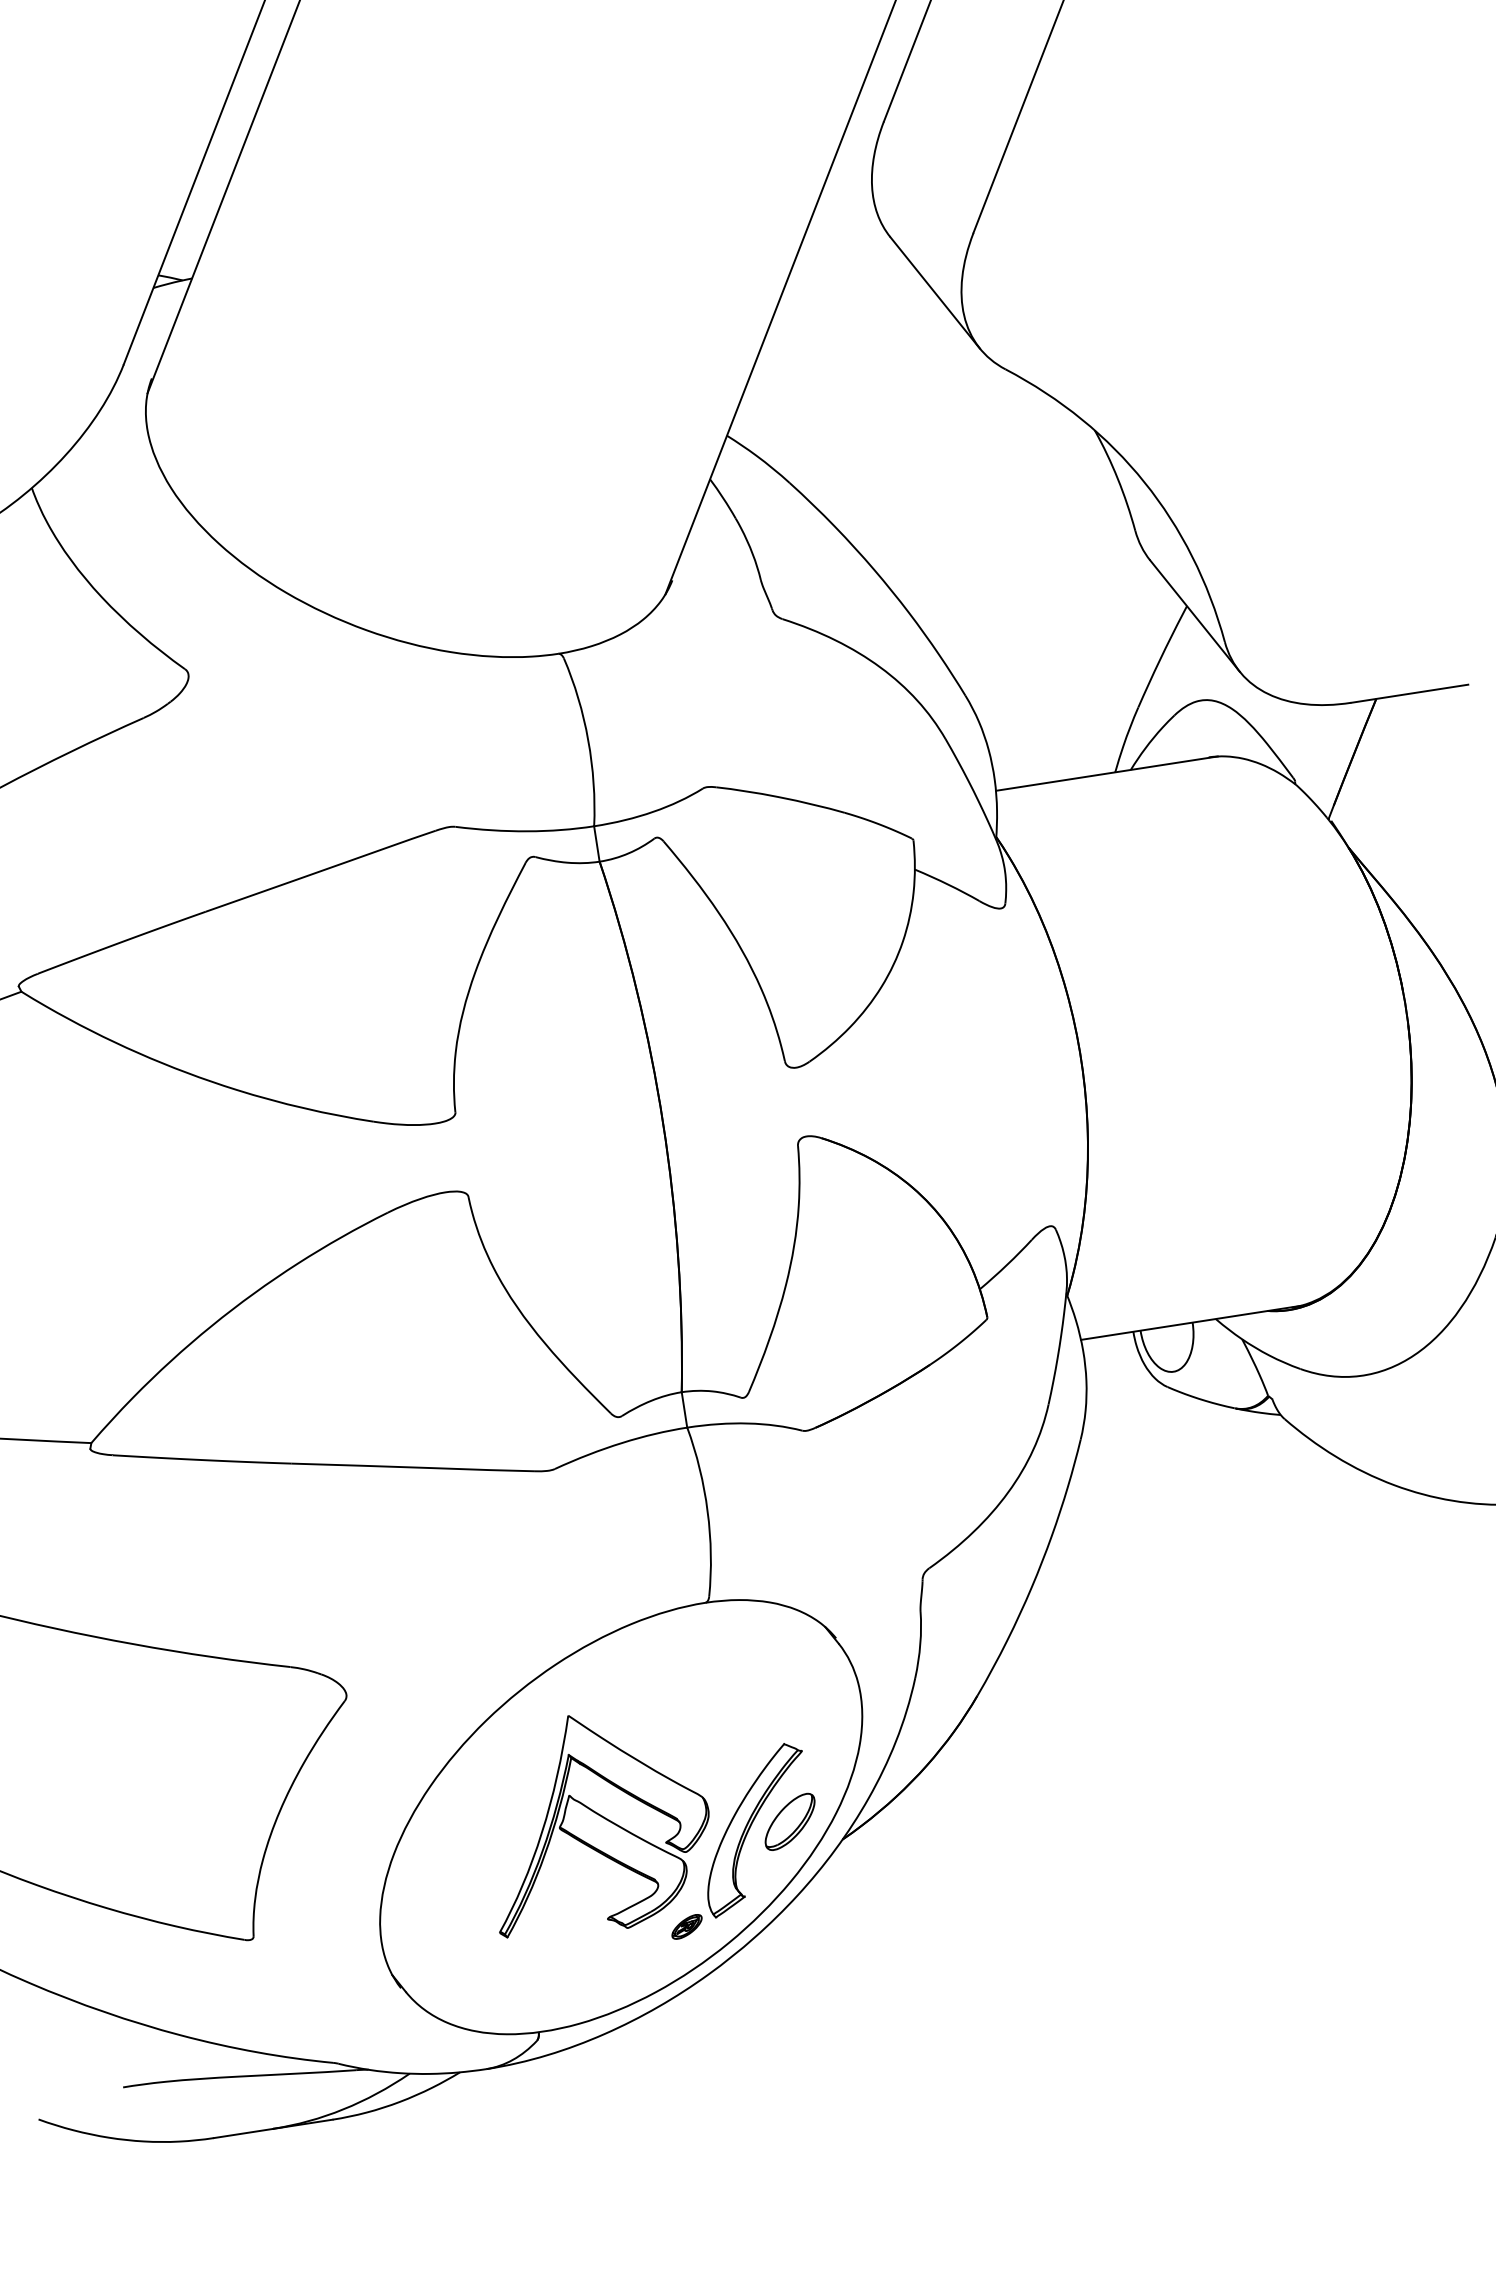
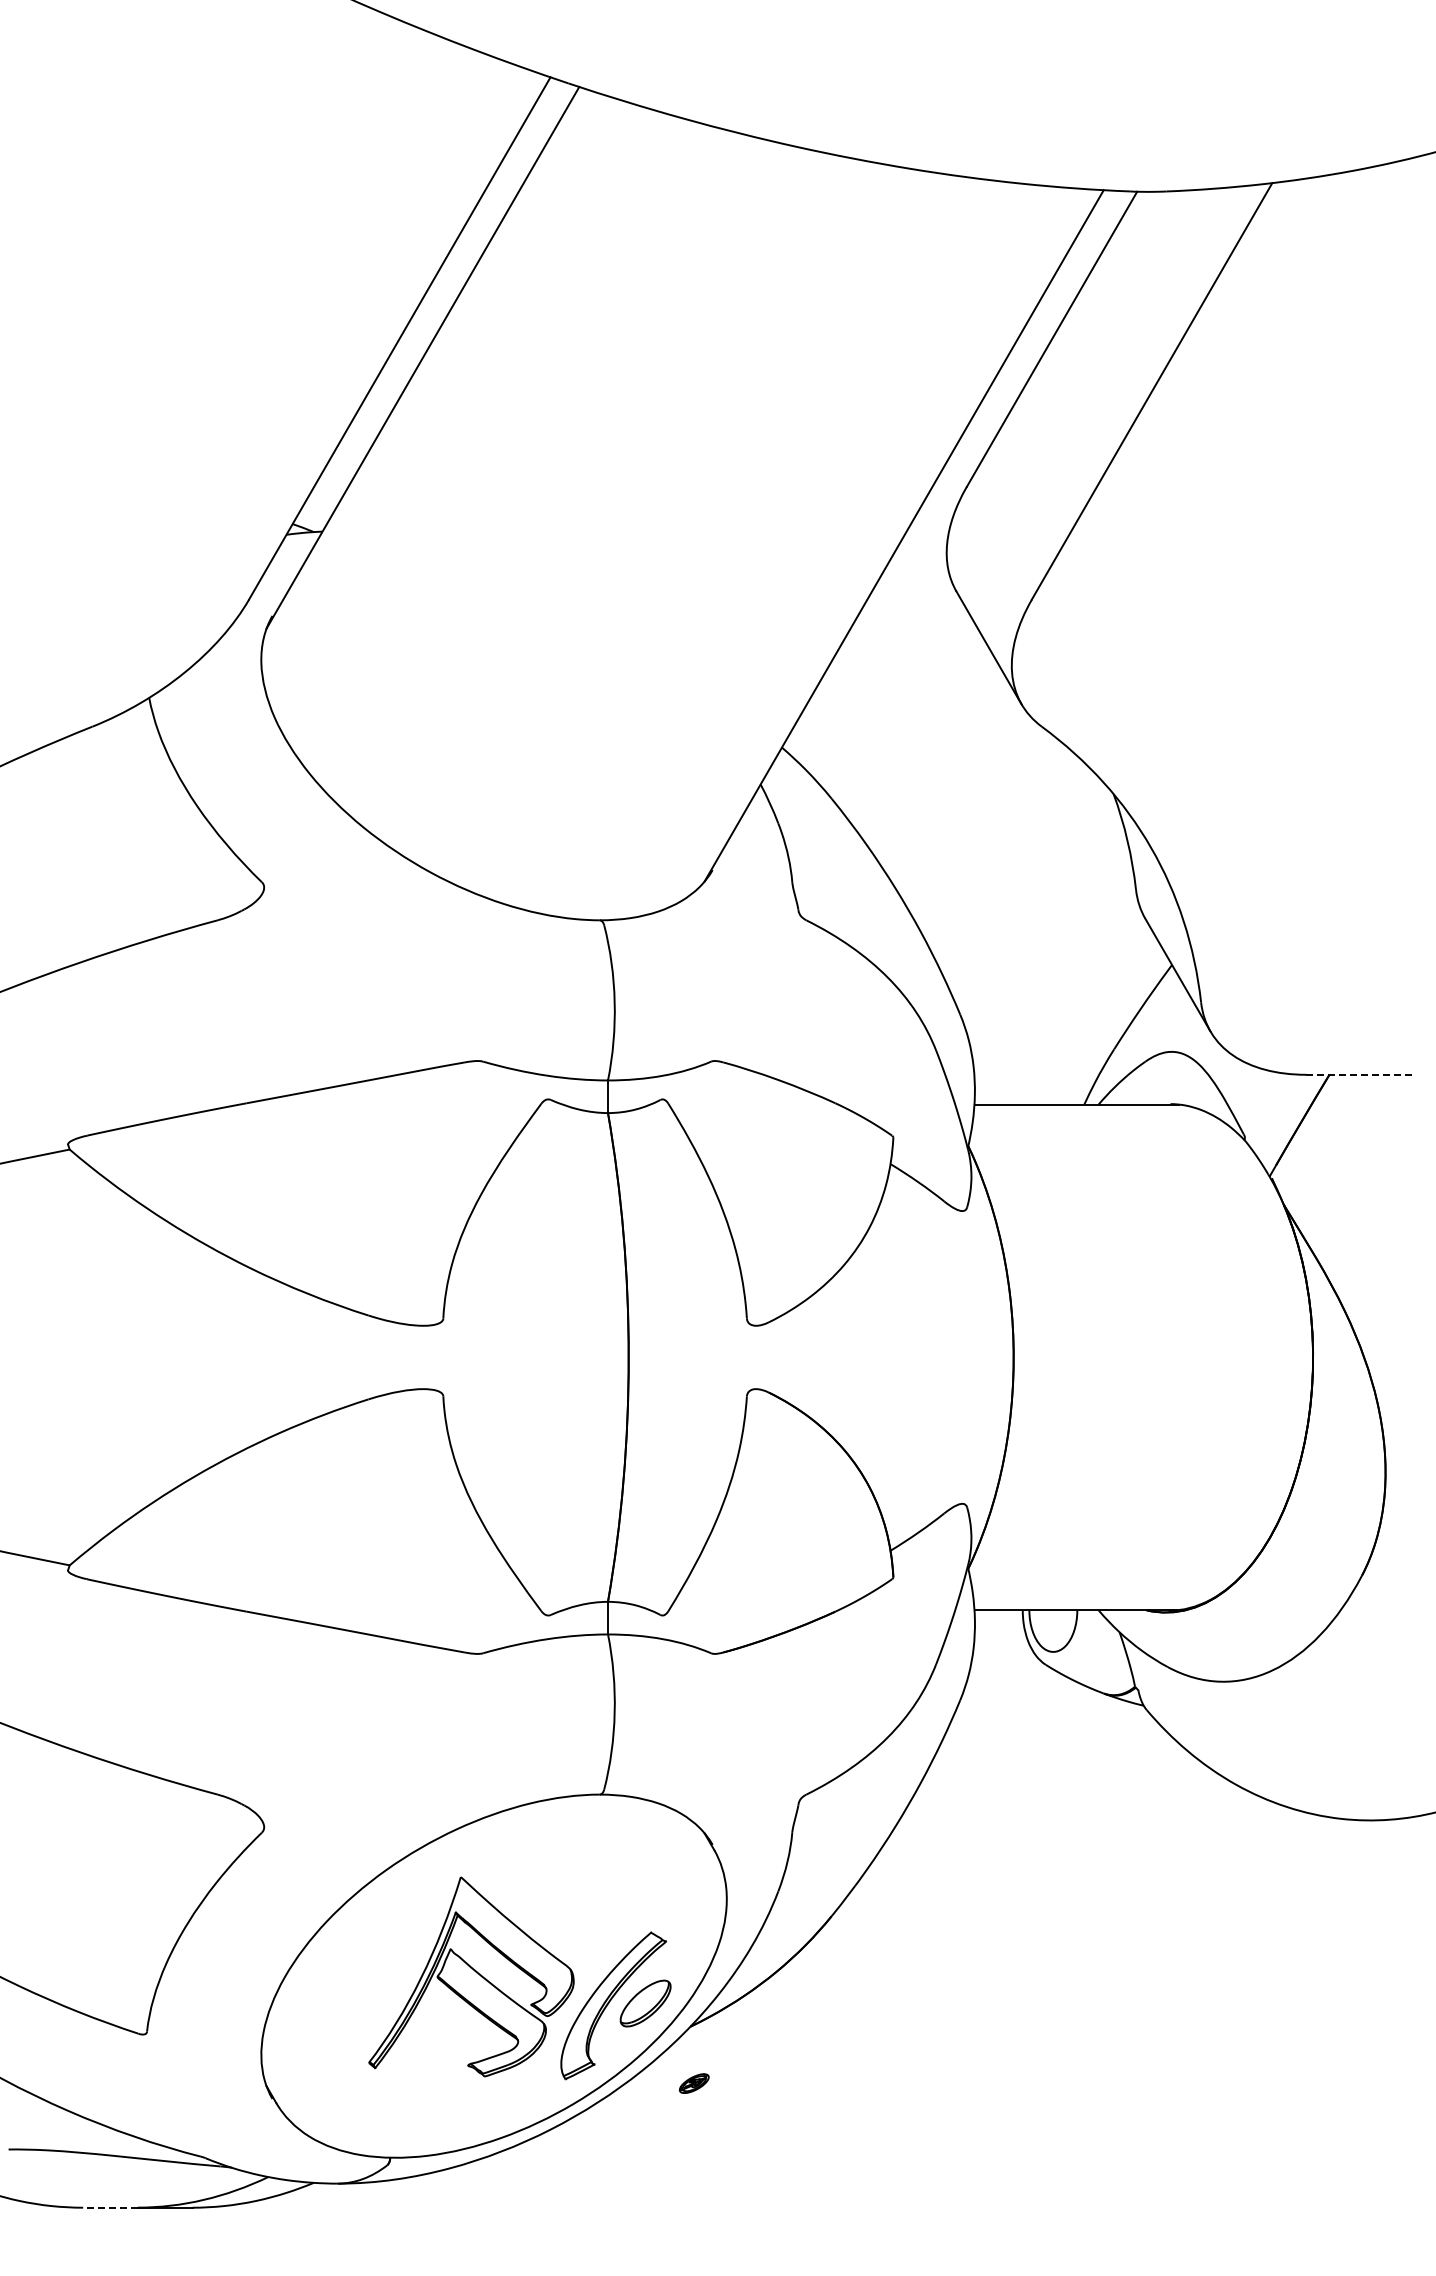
line: (1409, 693) -> (1360, 1074), solid -> dashed
part: (687, 1926) -> (694, 2083), moved
line: (243, 2133) -> (110, 2207), solid -> dashed

